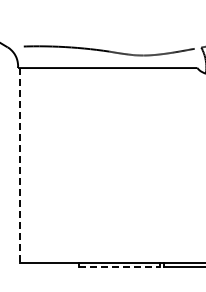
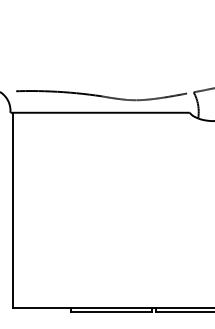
line: (20, 165) -> (12, 210), dashed -> solid
line: (119, 267) -> (111, 312), dashed -> solid

